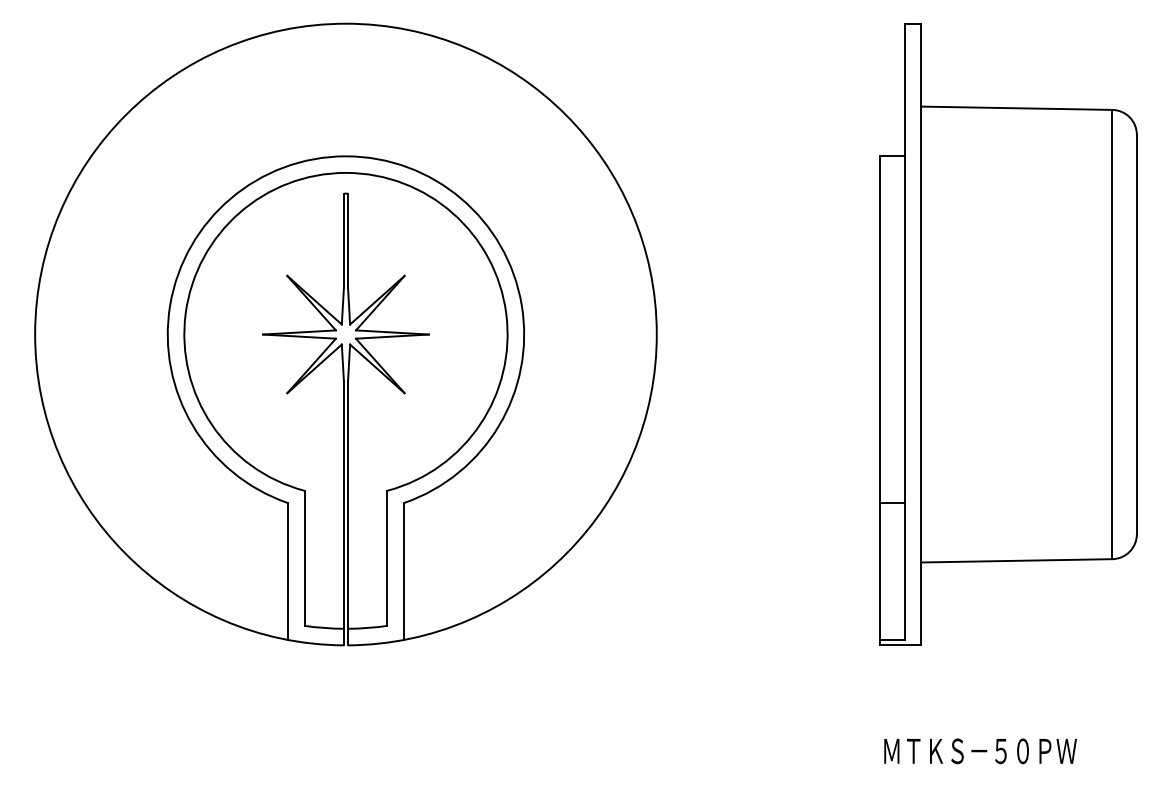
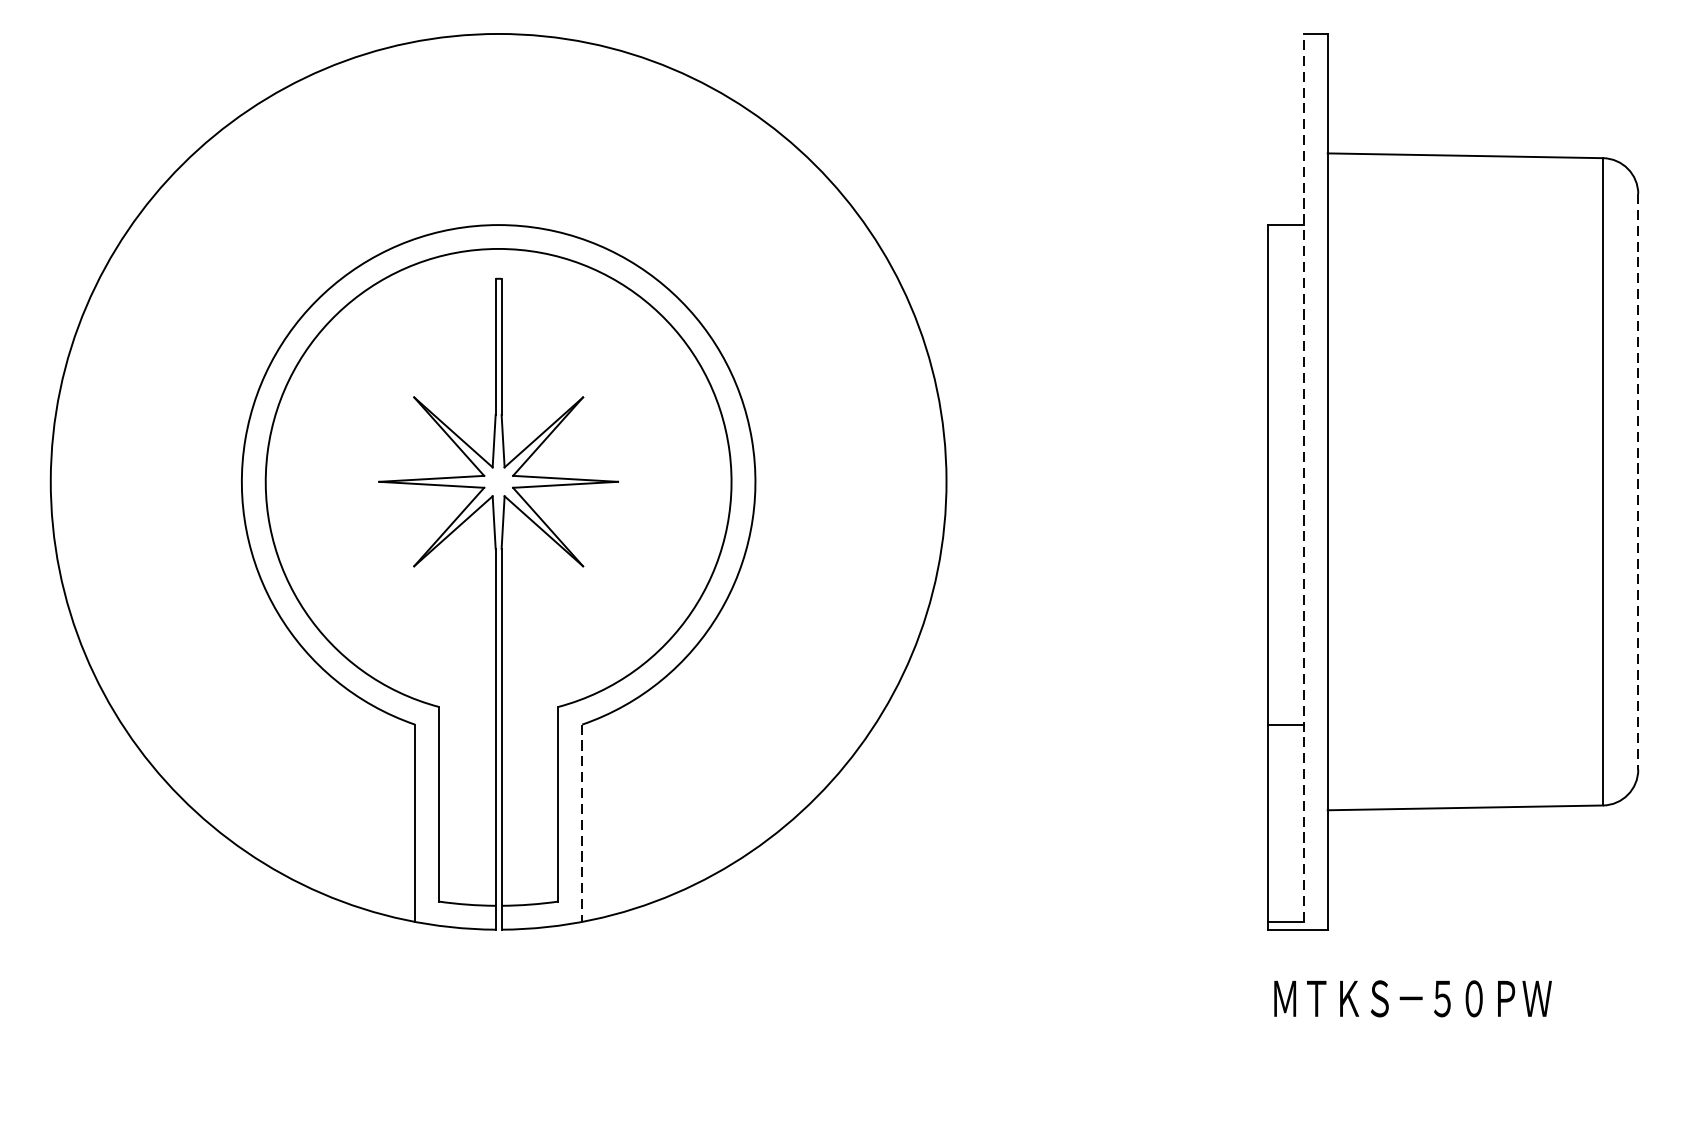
line: (904, 331) -> (1303, 477), solid -> dashed
line: (1136, 334) -> (1637, 481), solid -> dashed
line: (404, 571) -> (582, 823), solid -> dashed
text: (980, 751) -> (1412, 999), moved

